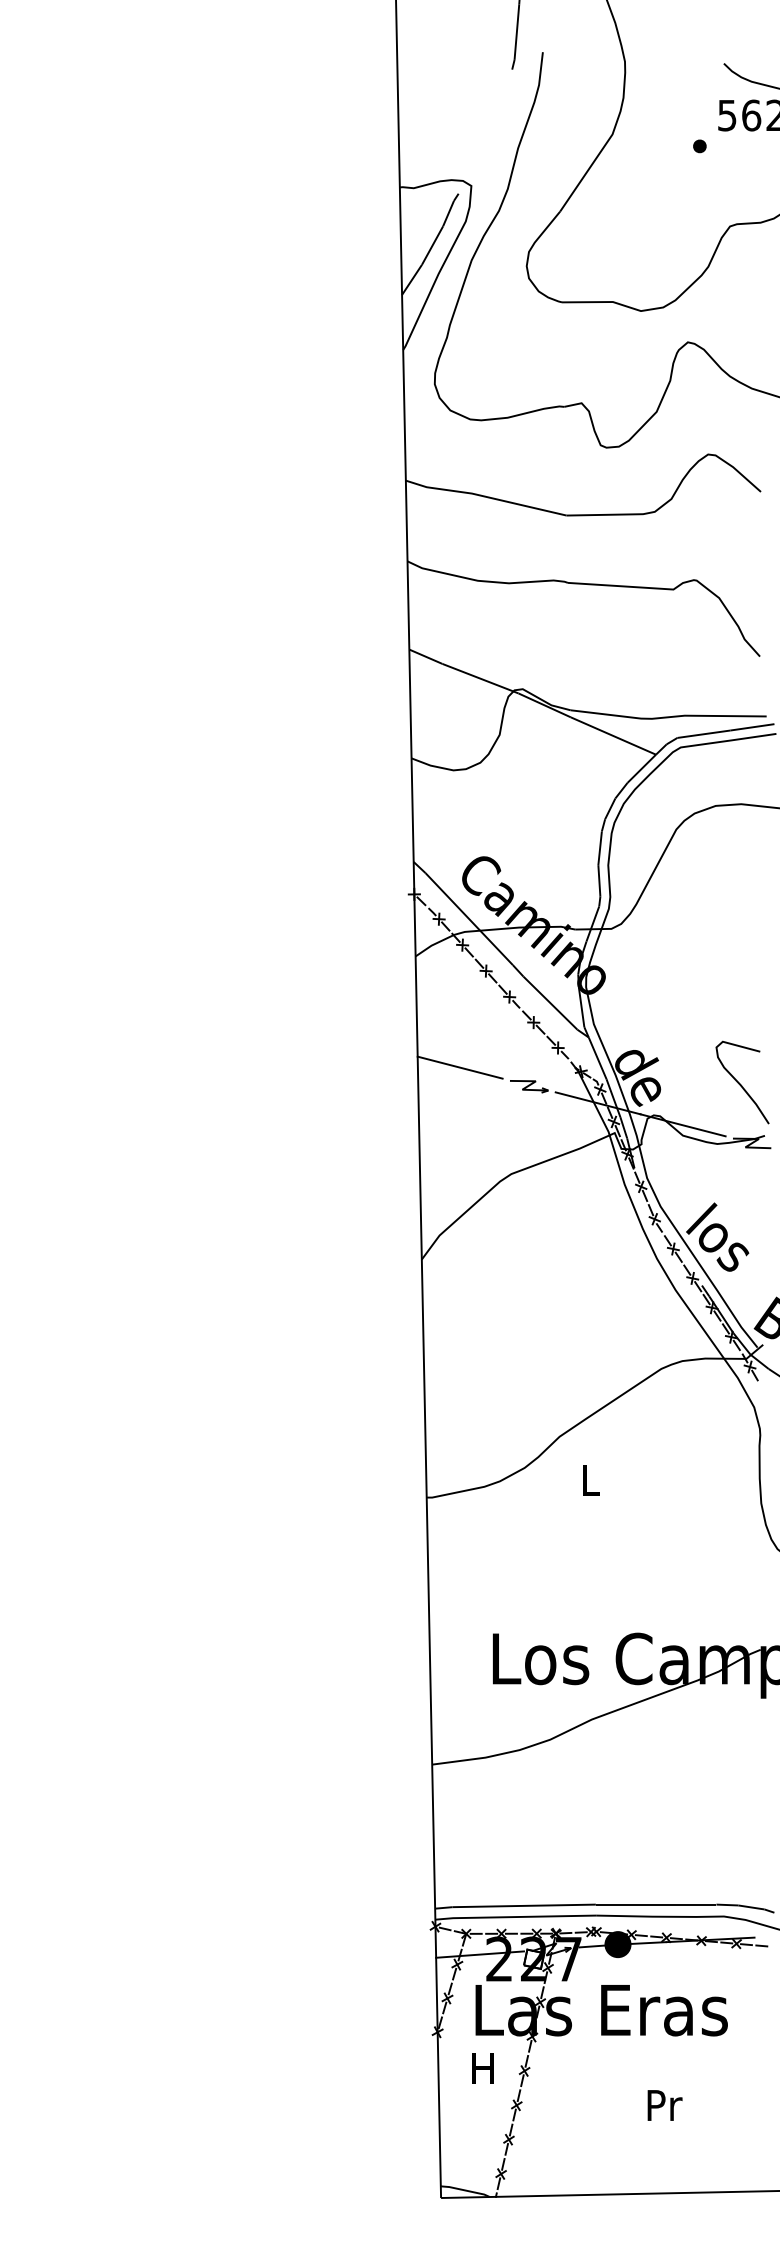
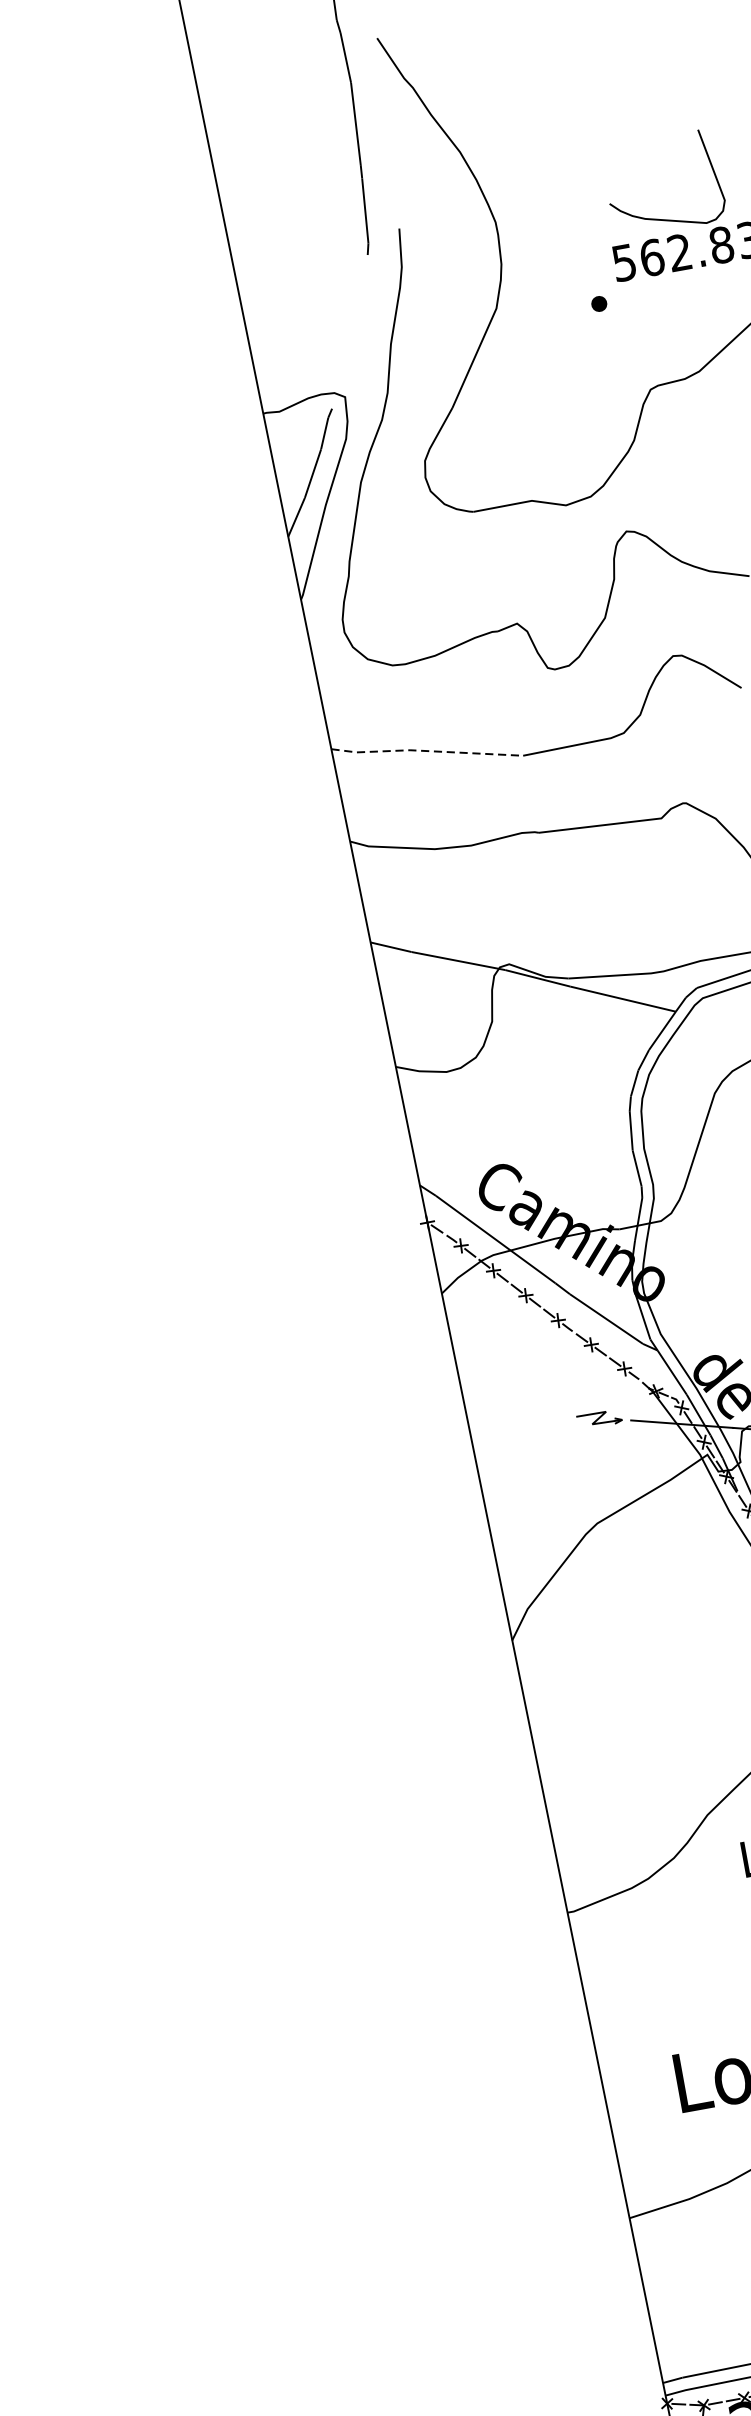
line: (485, 496) -> (426, 750), solid -> dashed
line: (459, 1067) -> (515, 1411), removed

